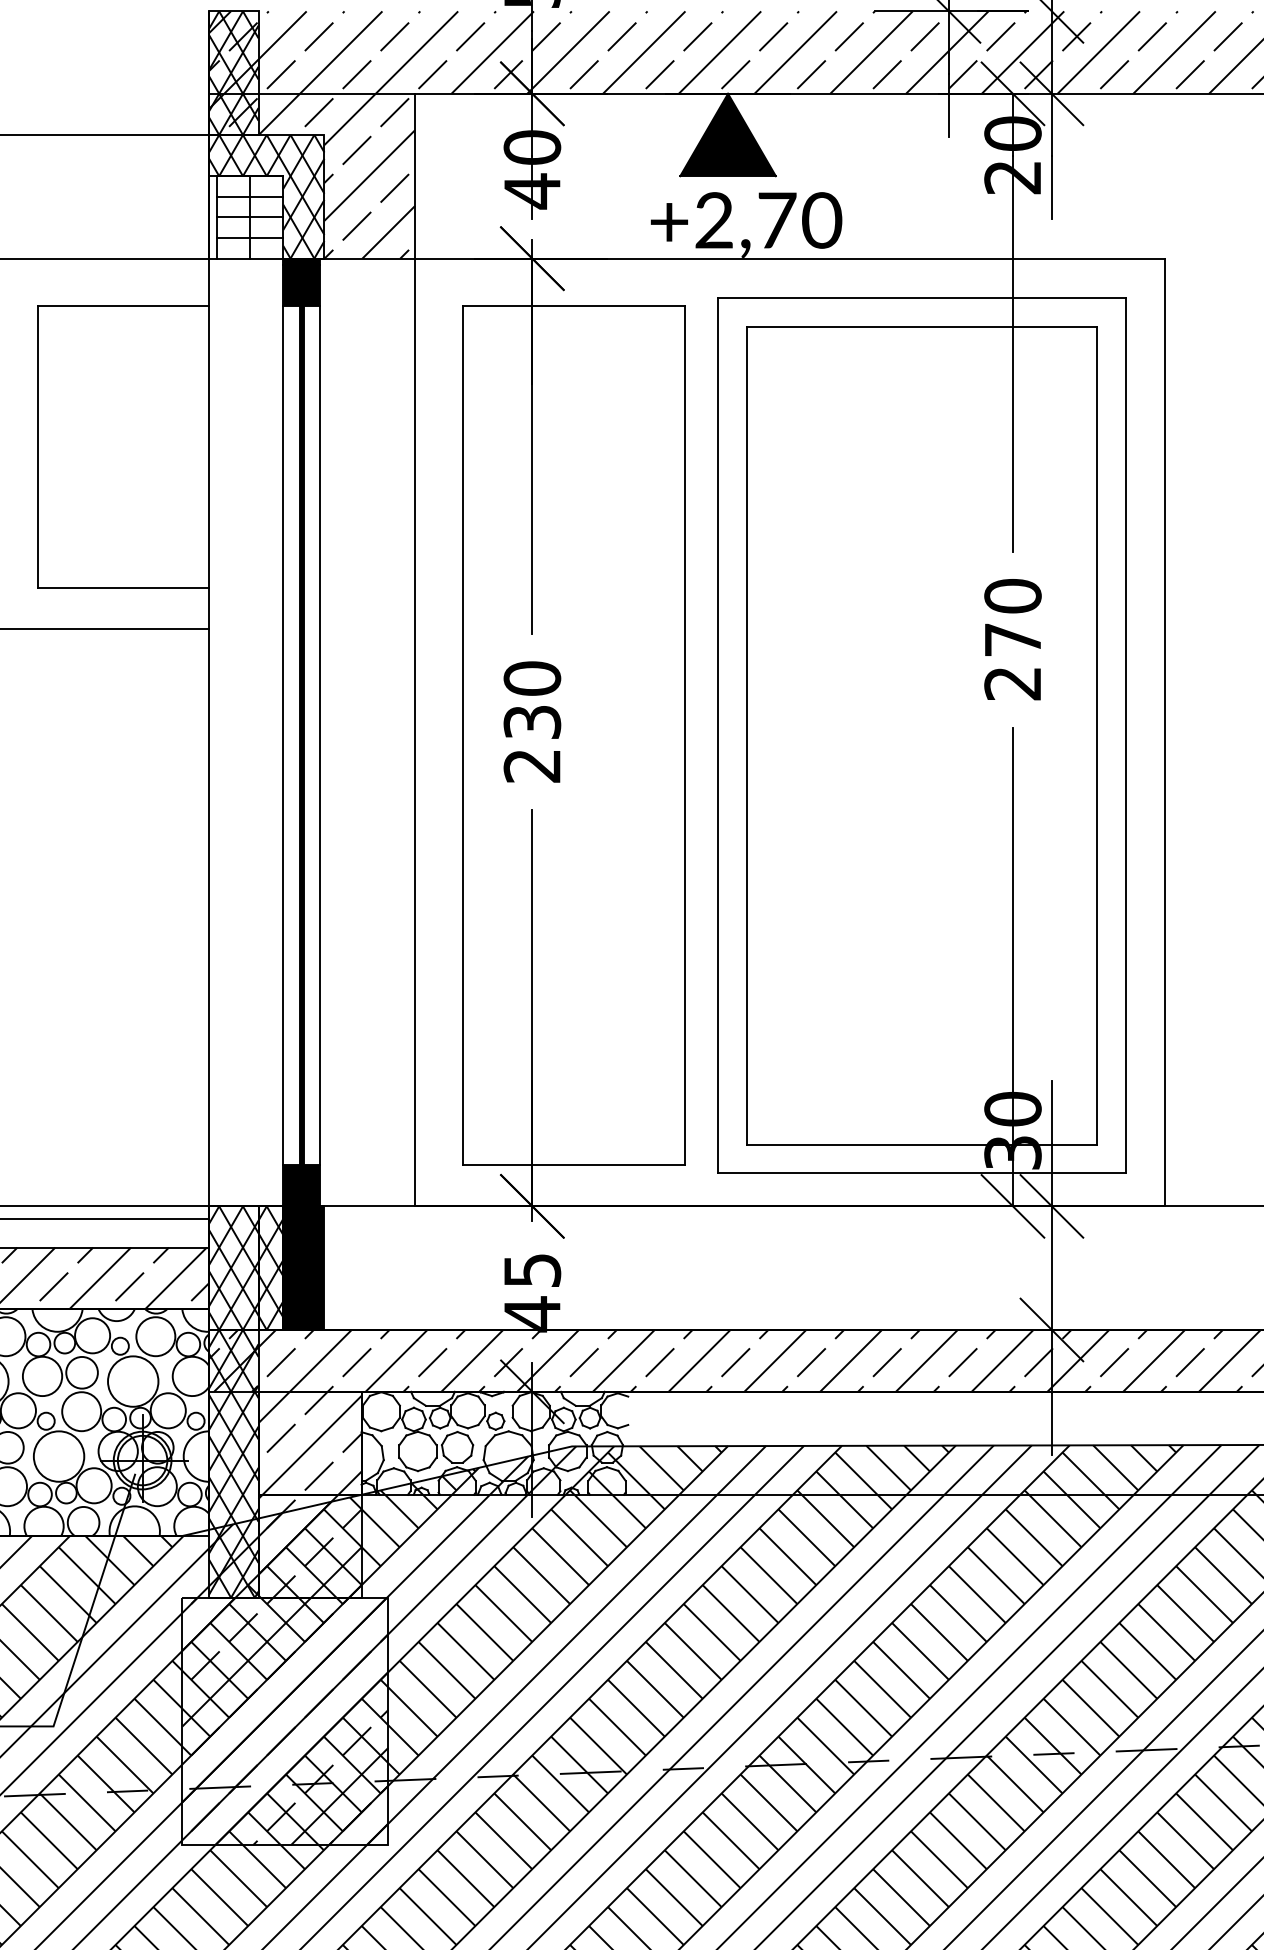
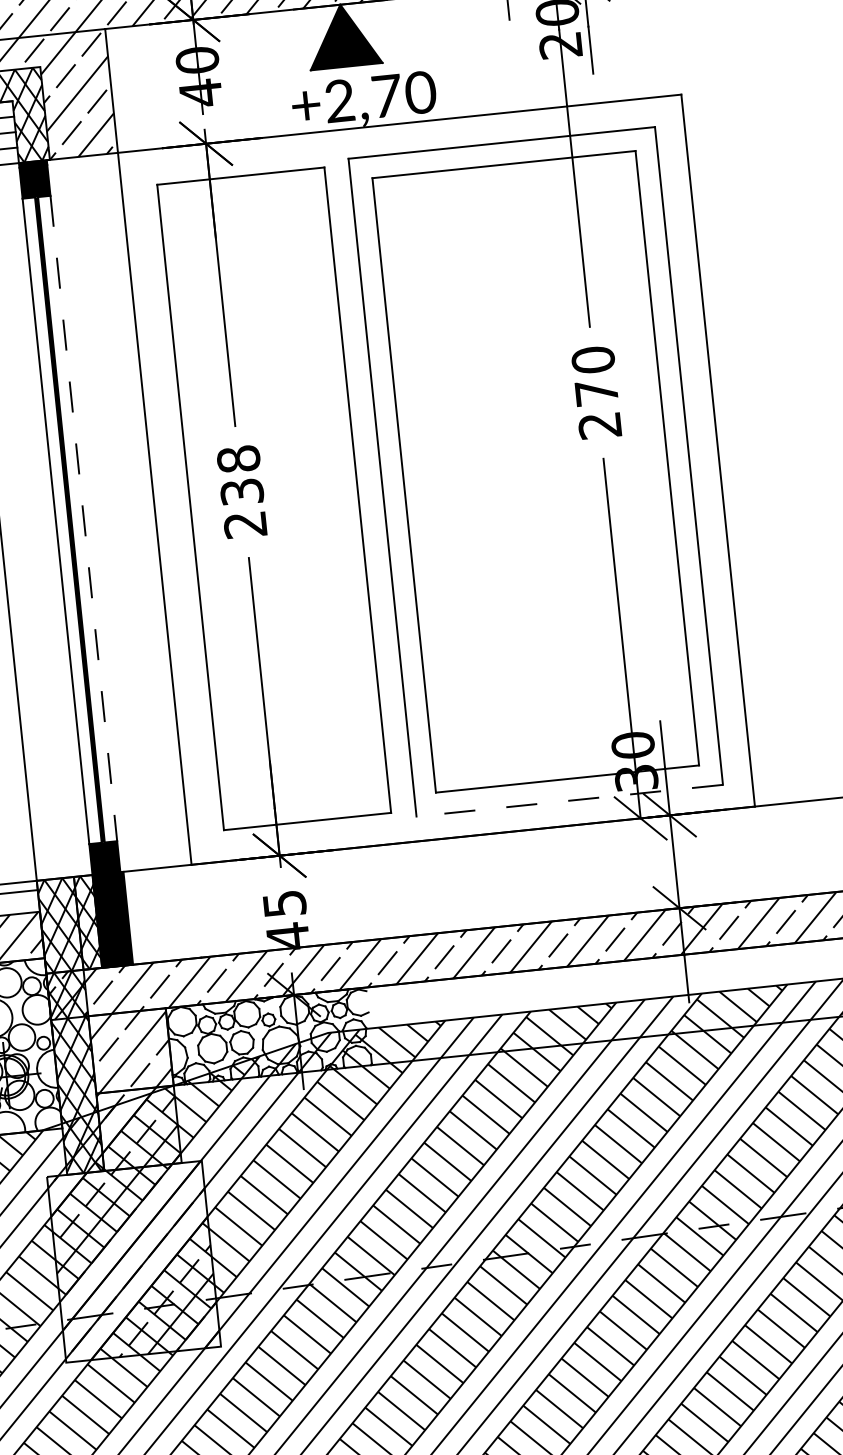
text: (531, 678) -> (238, 459), 230 -> 238
line: (320, 735) -> (83, 518), solid -> dashed
line: (921, 1173) -> (569, 800), solid -> dashed

